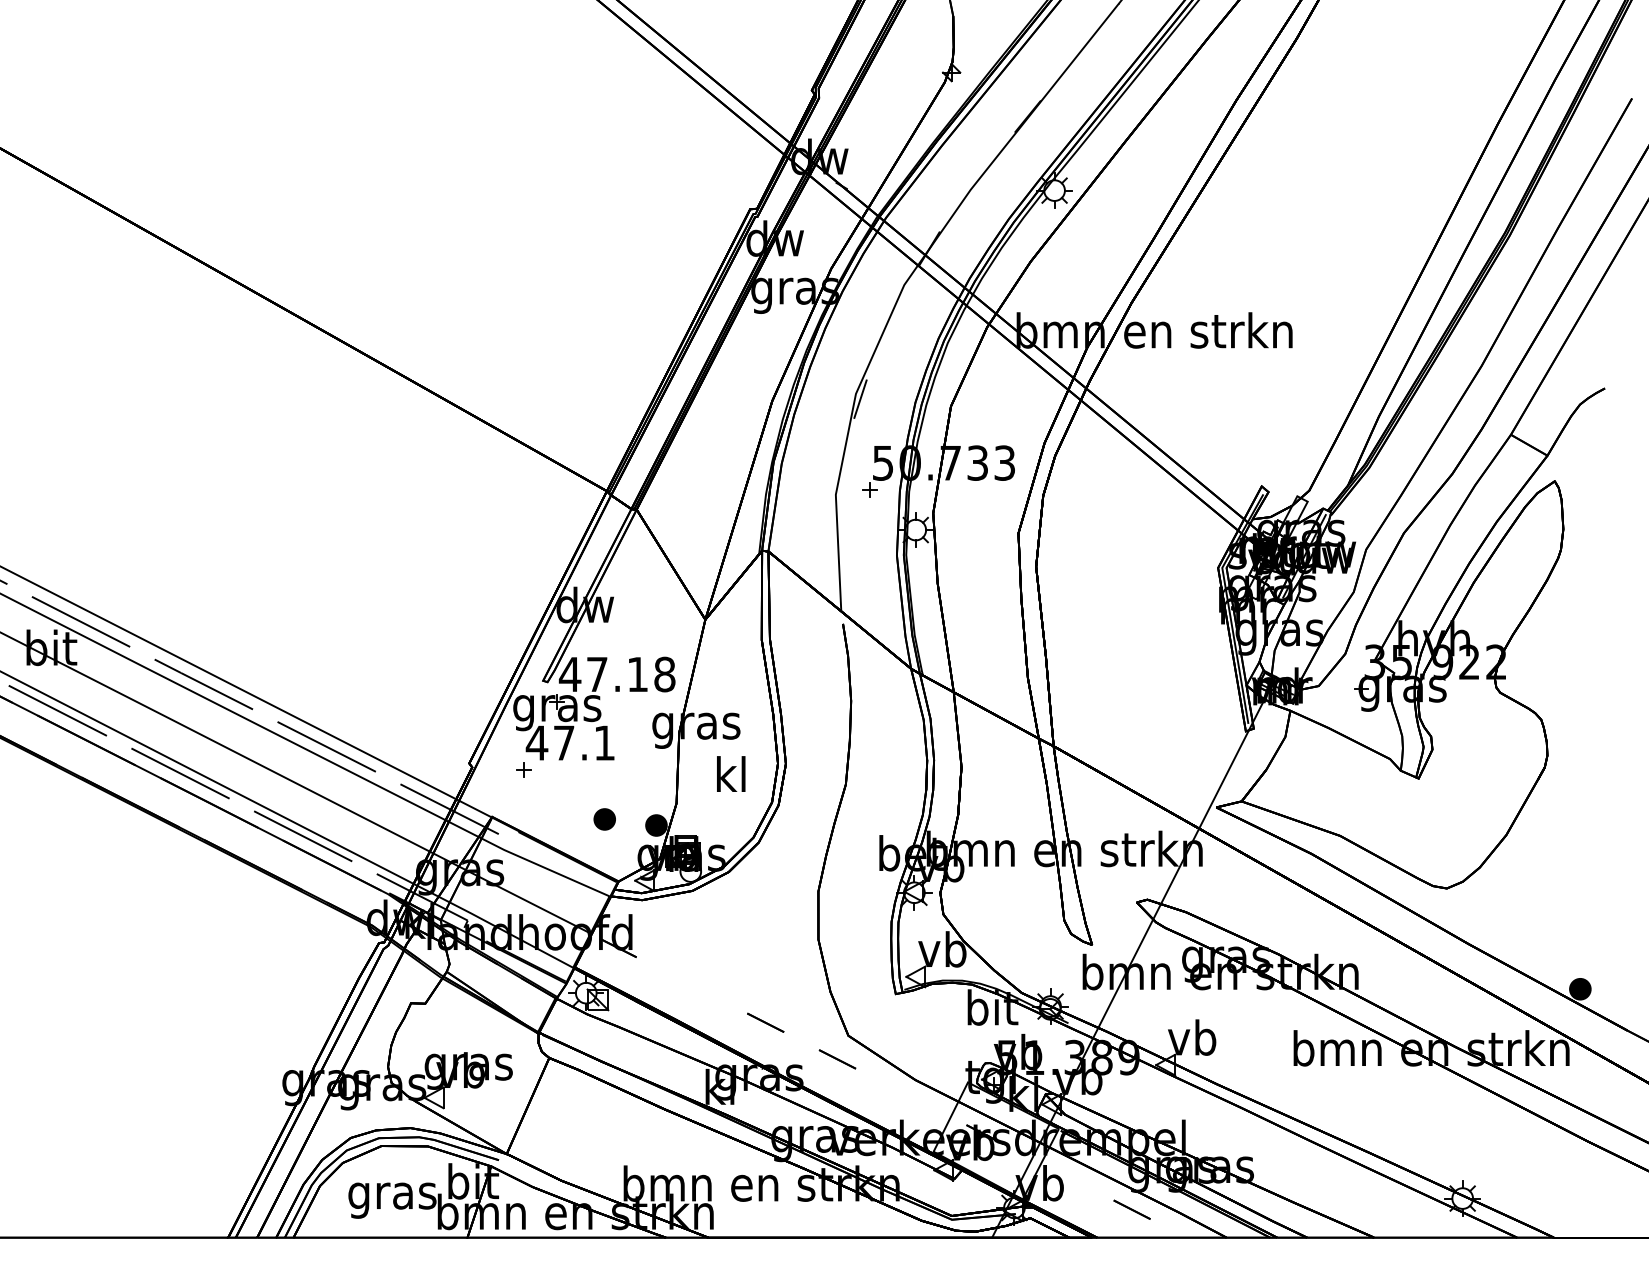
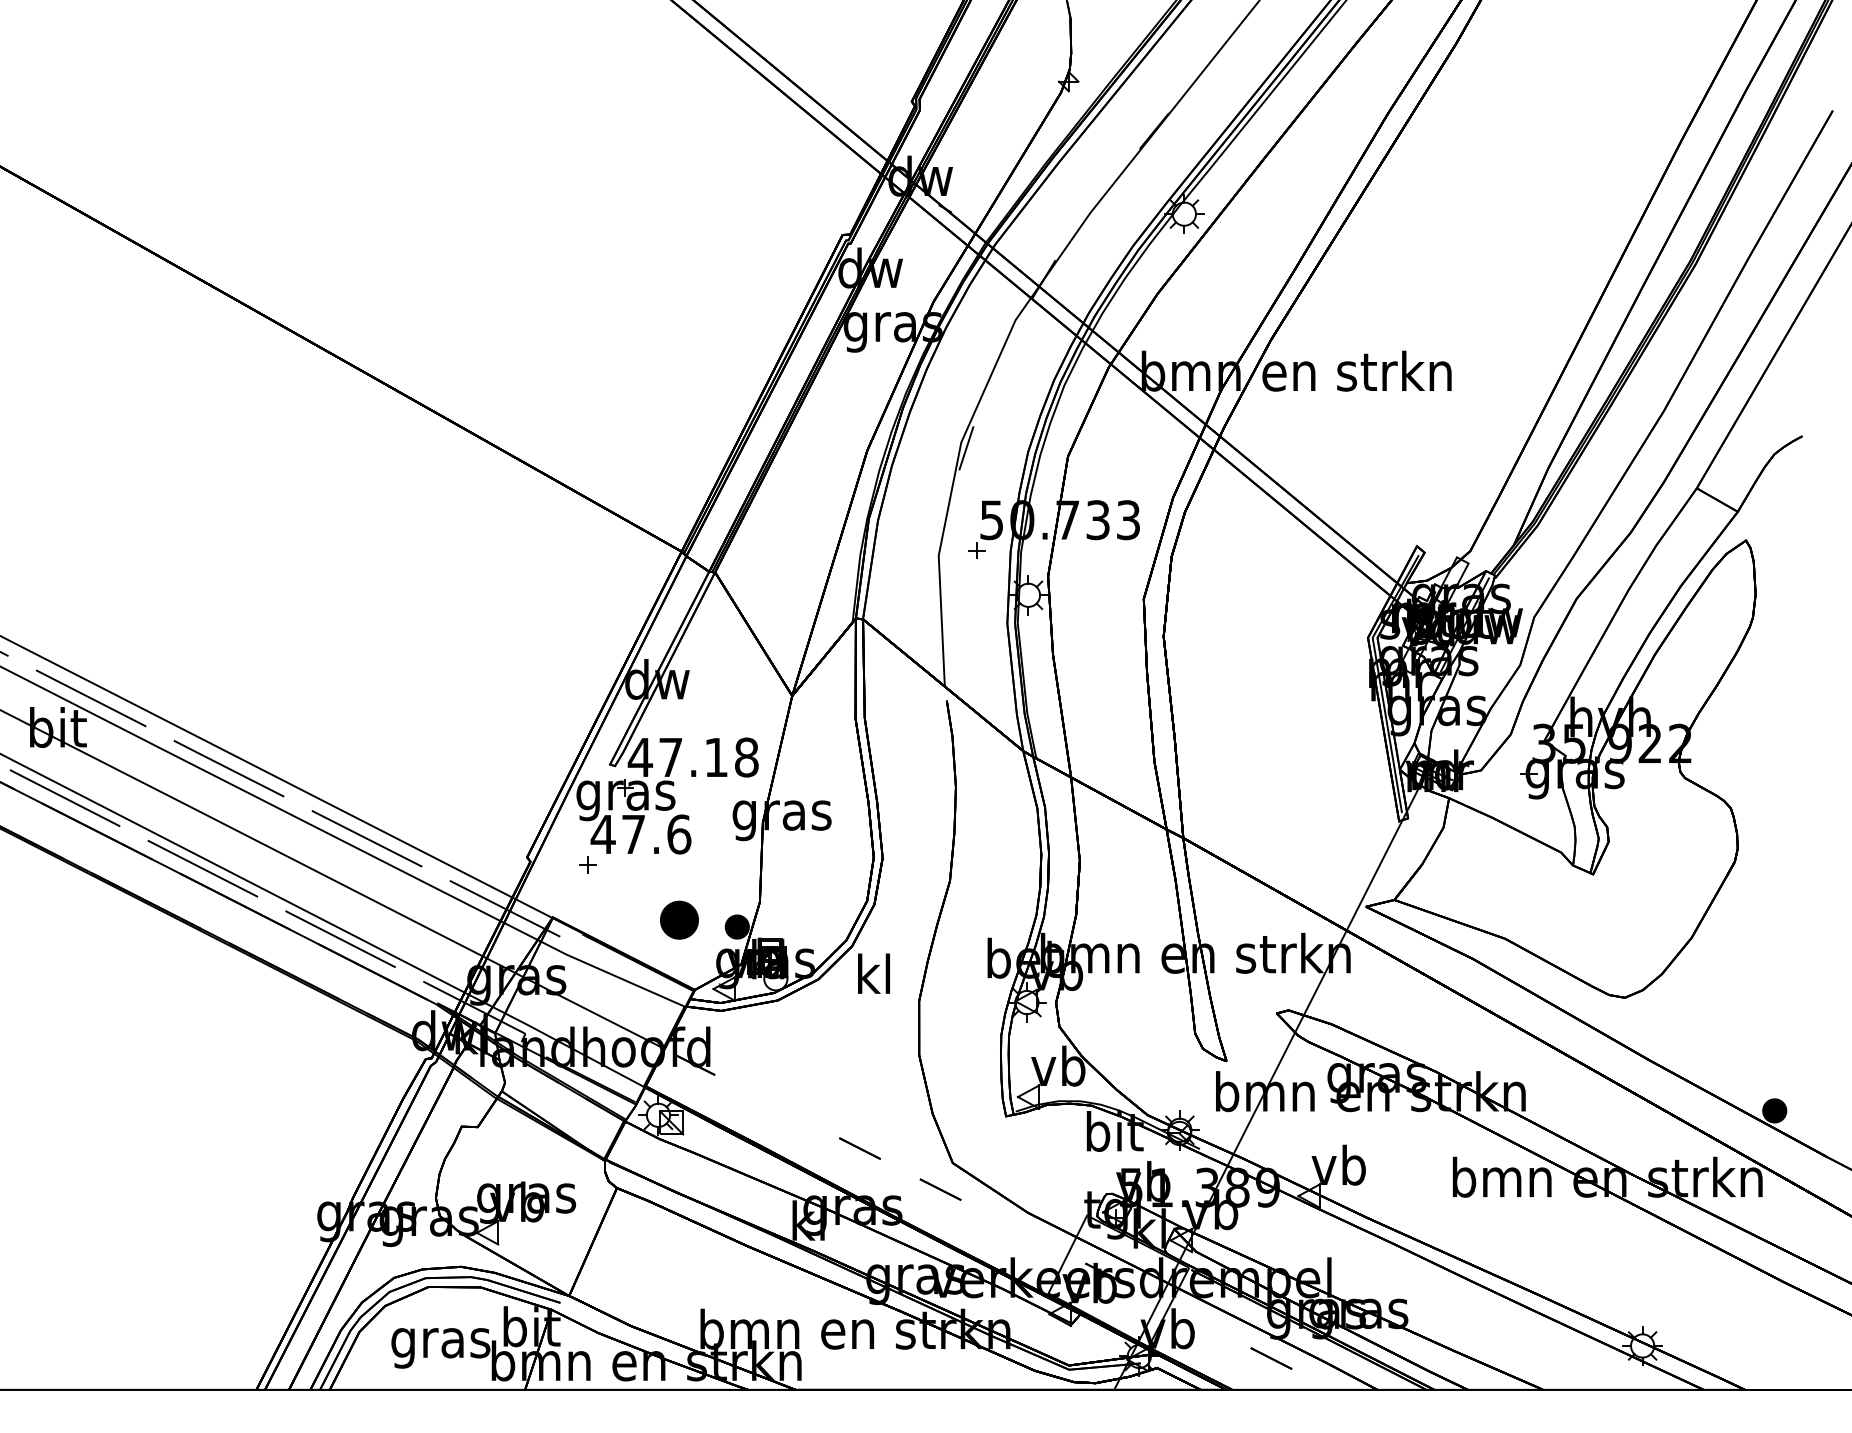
text: (604, 742) -> (678, 833), 47.1 -> 47.6
text: (731, 773) -> (874, 973), moved
part: (604, 819) -> (678, 920), size x1.6

